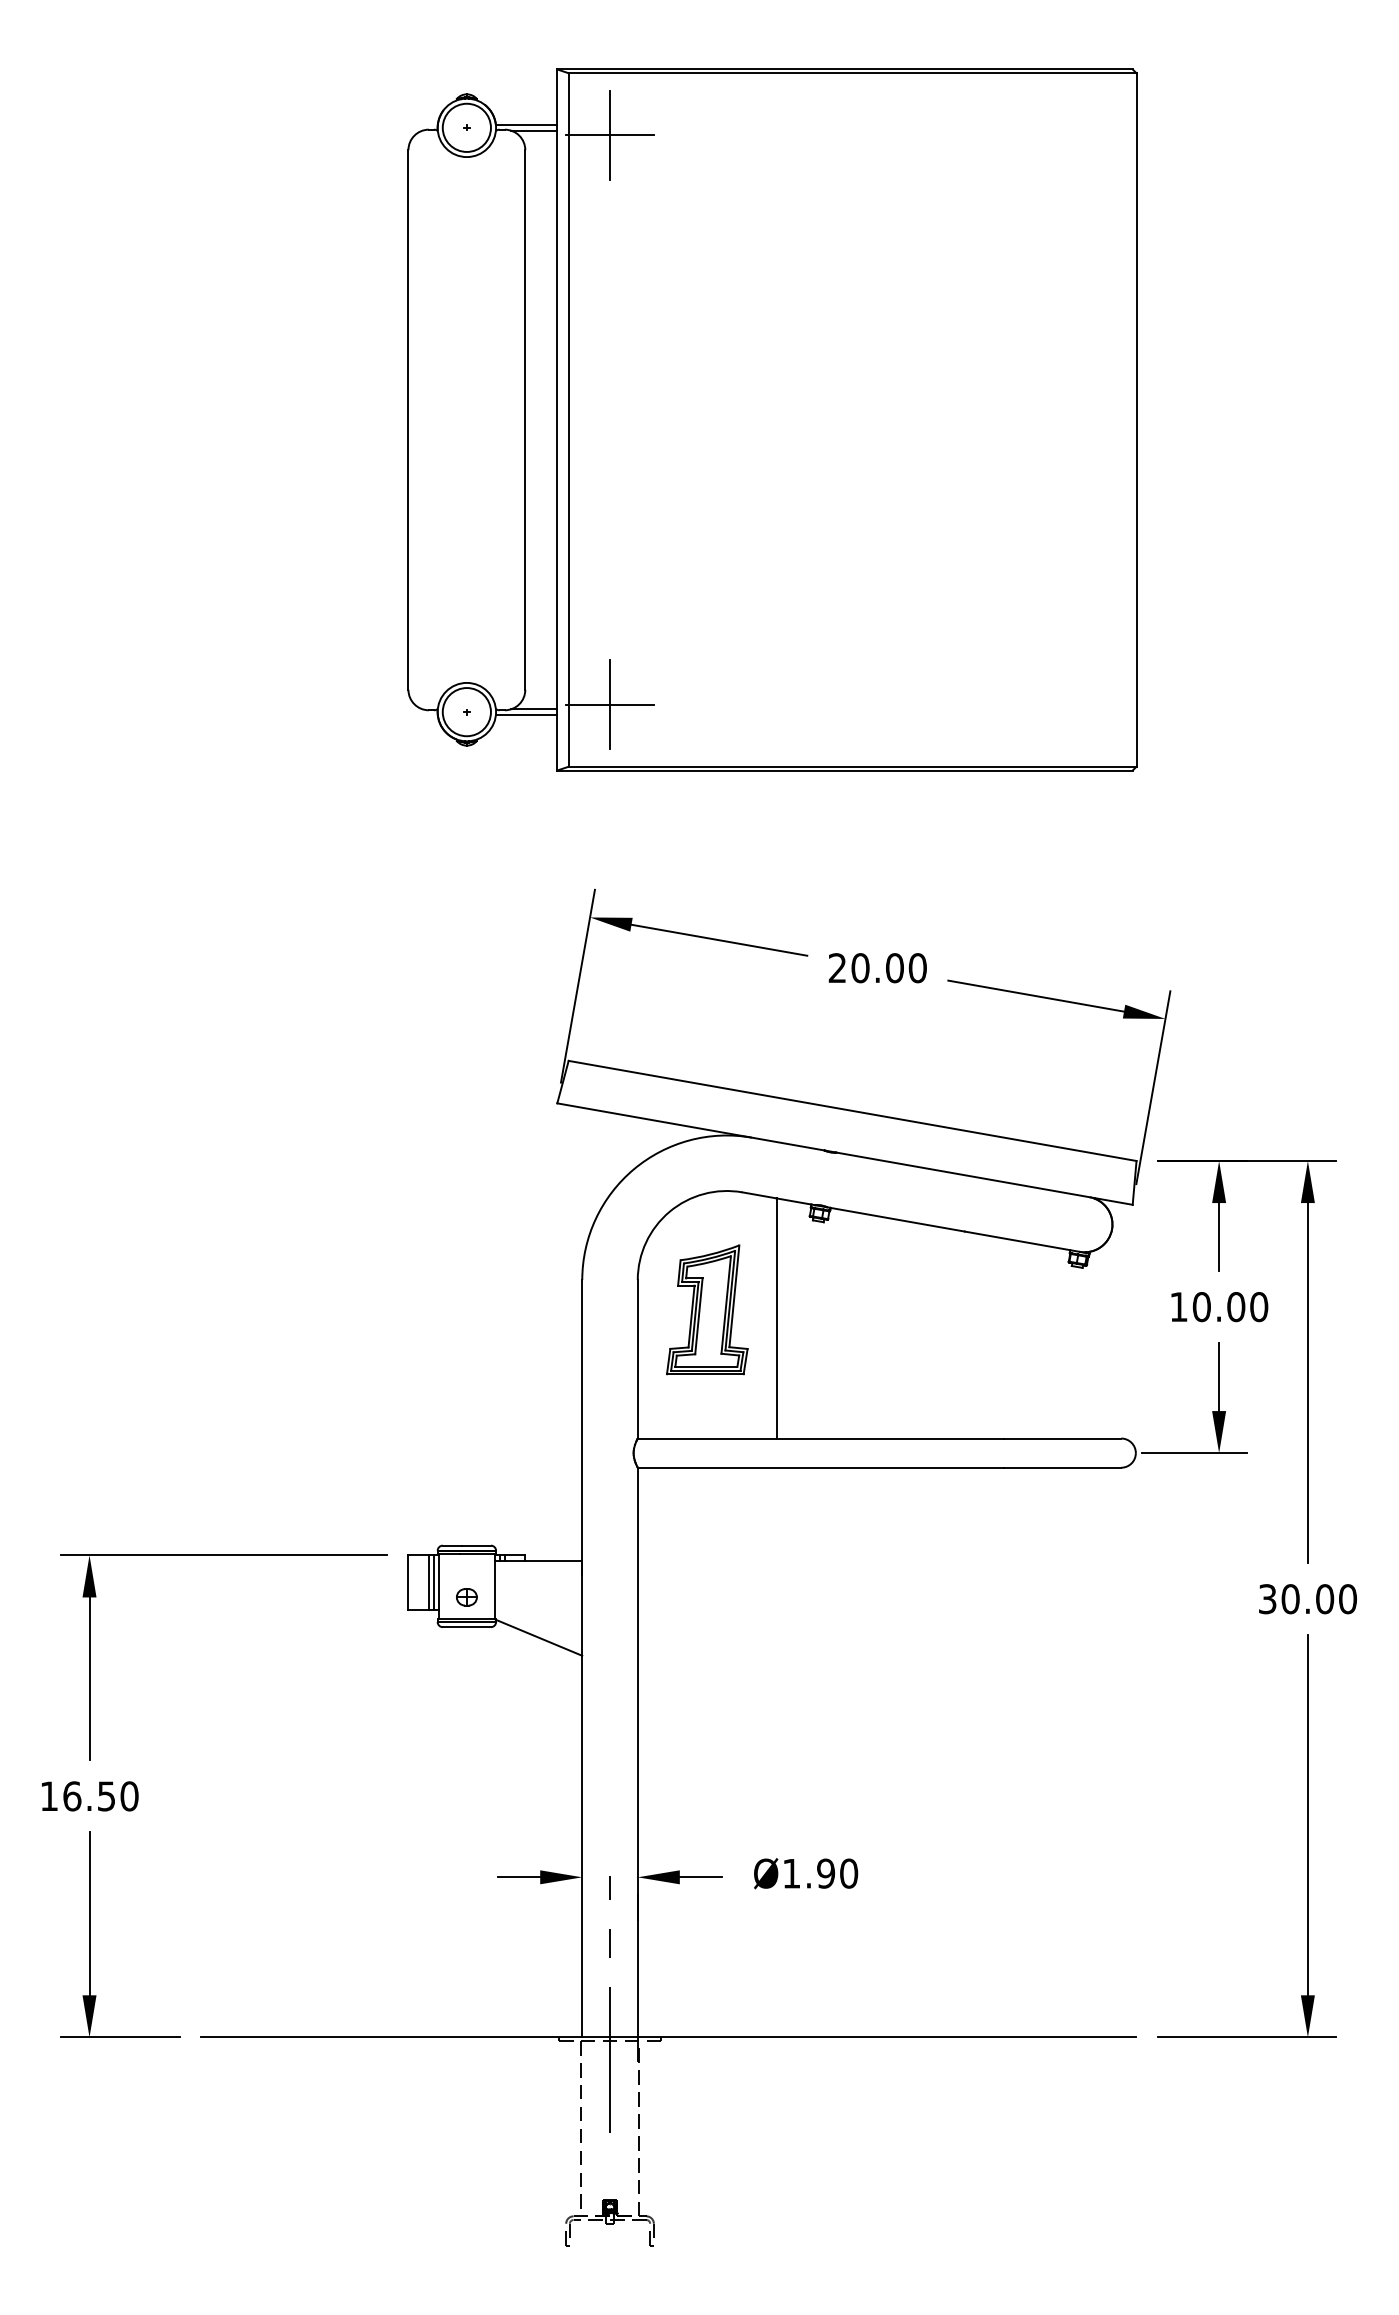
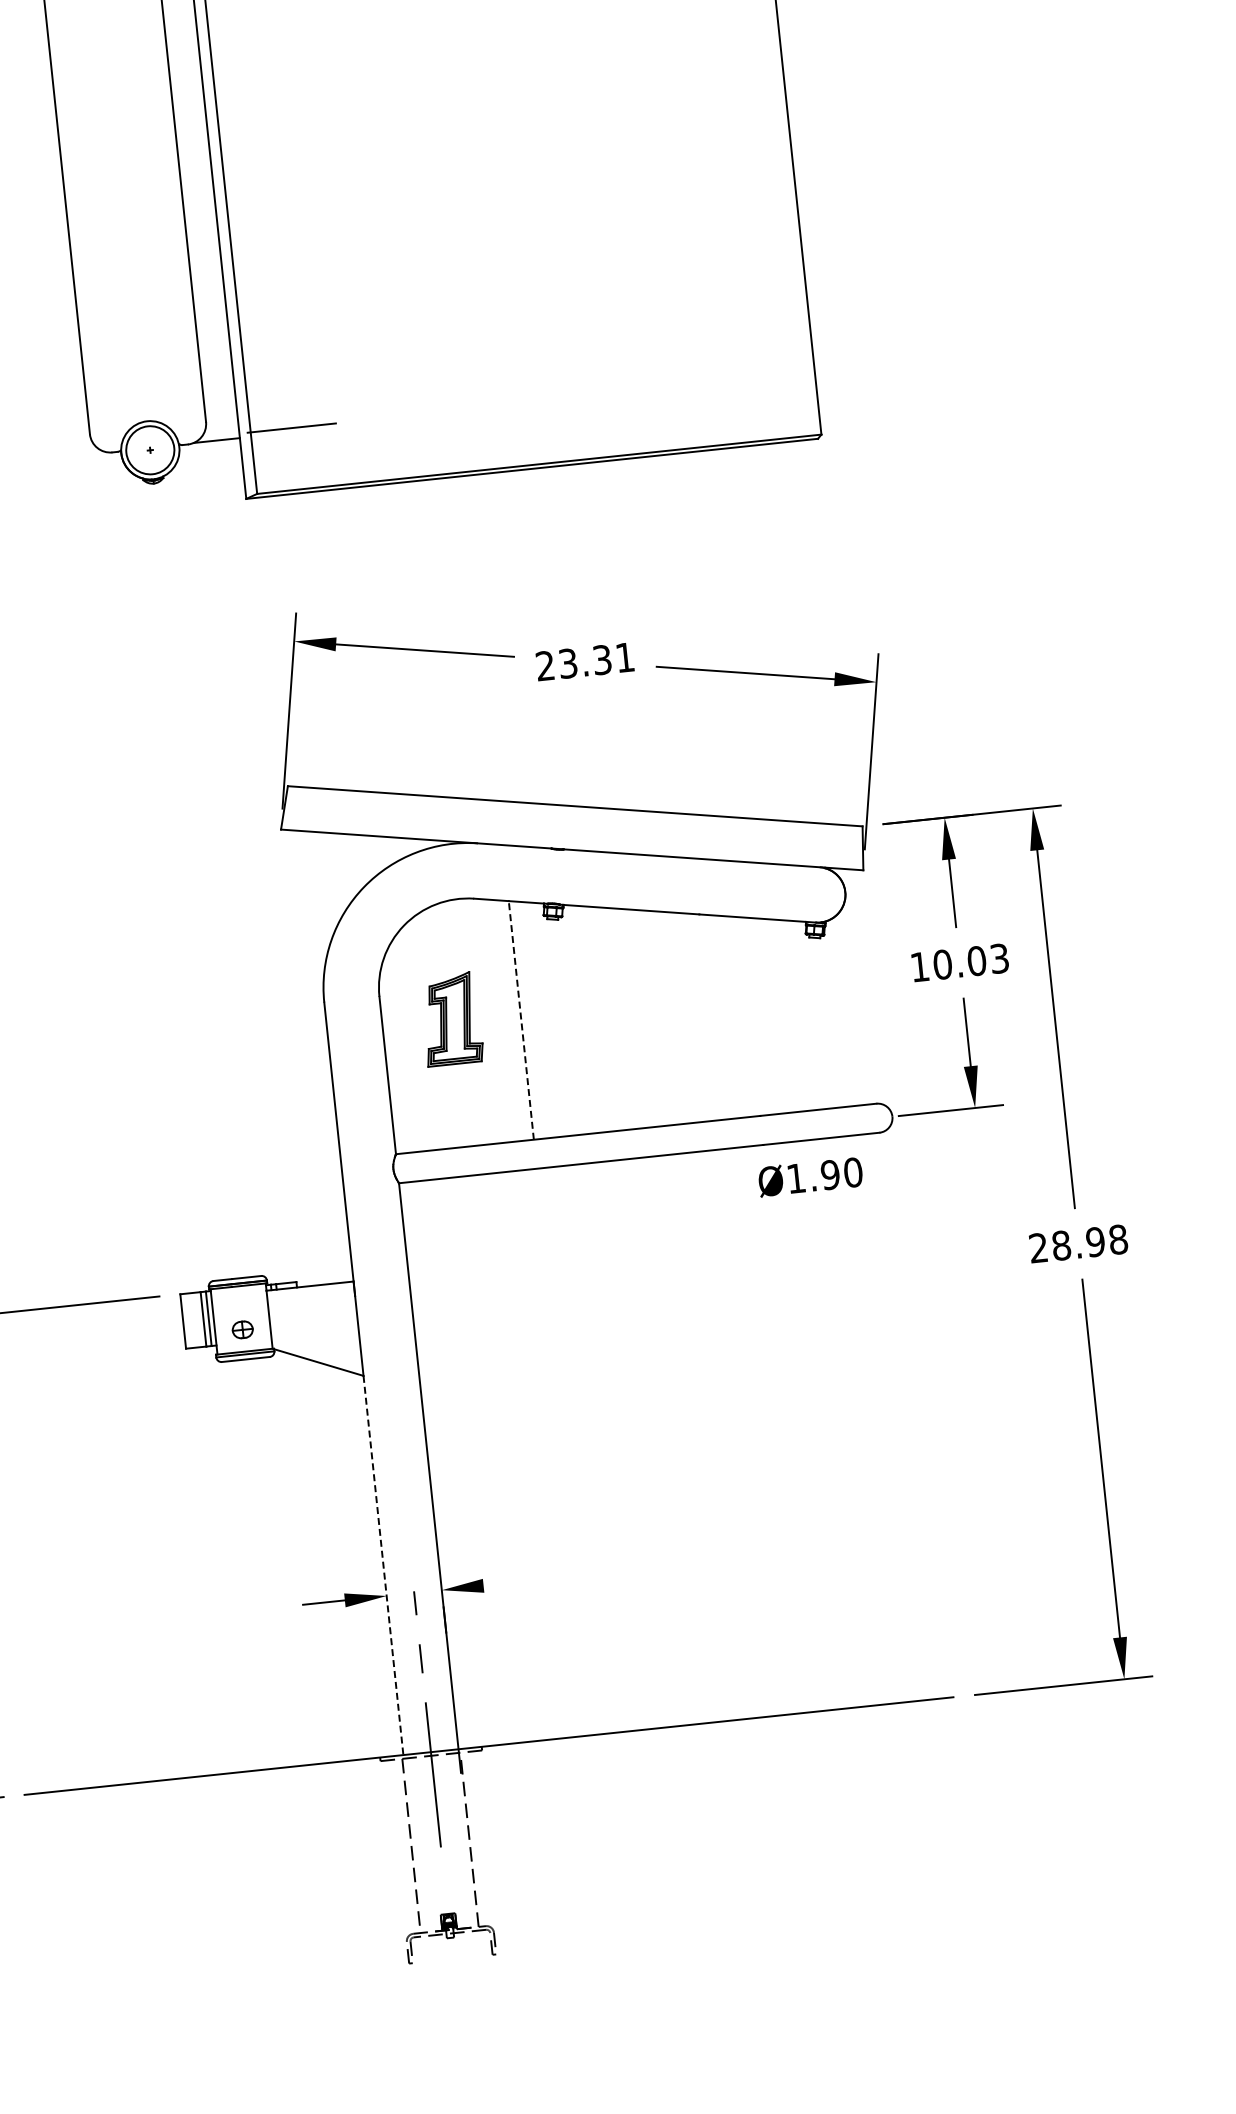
line: (610, 704) -> (292, 427), removed
line: (526, 714) -> (209, 446), removed
text: (888, 968) -> (596, 661), 20.00 -> 23.31
text: (1259, 1307) -> (1000, 959), 10.00 -> 10.03
part: (707, 1309) -> (451, 1018), size x0.7
line: (776, 1317) -> (521, 1019), solid -> dashed
text: (1308, 1599) -> (1079, 1244), 30.00 -> 28.98
line: (582, 1846) -> (383, 1565), solid -> dashed
text: (806, 1873) -> (810, 1176), moved
line: (700, 1877) -> (504, 1583), removed

